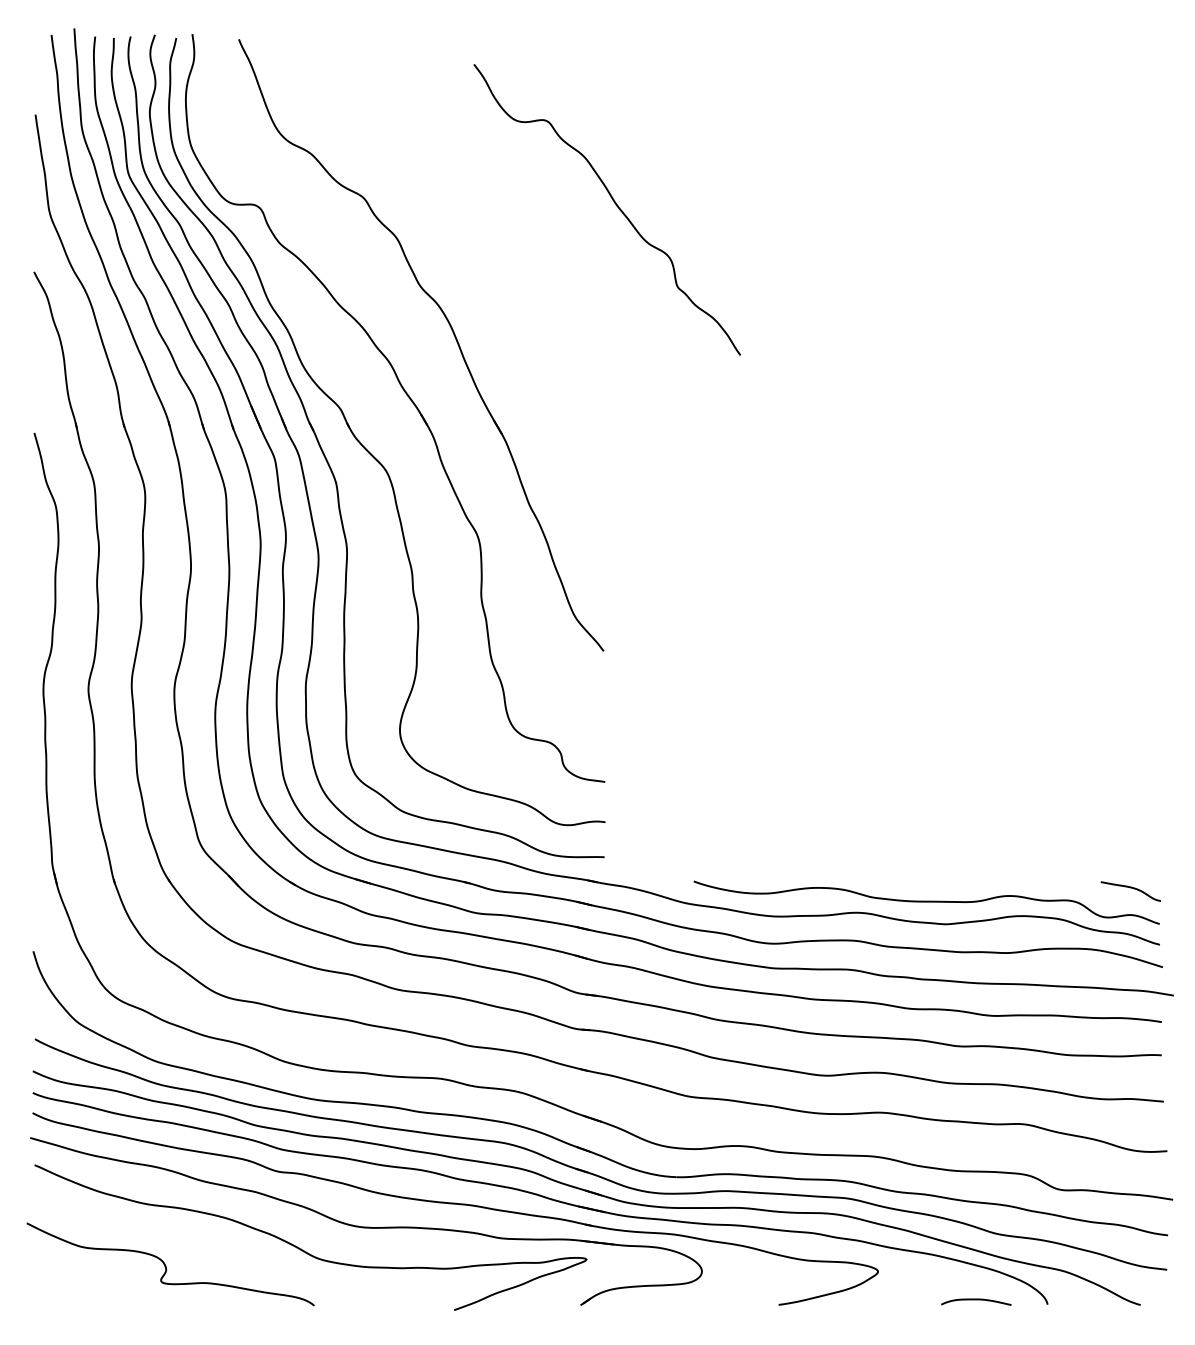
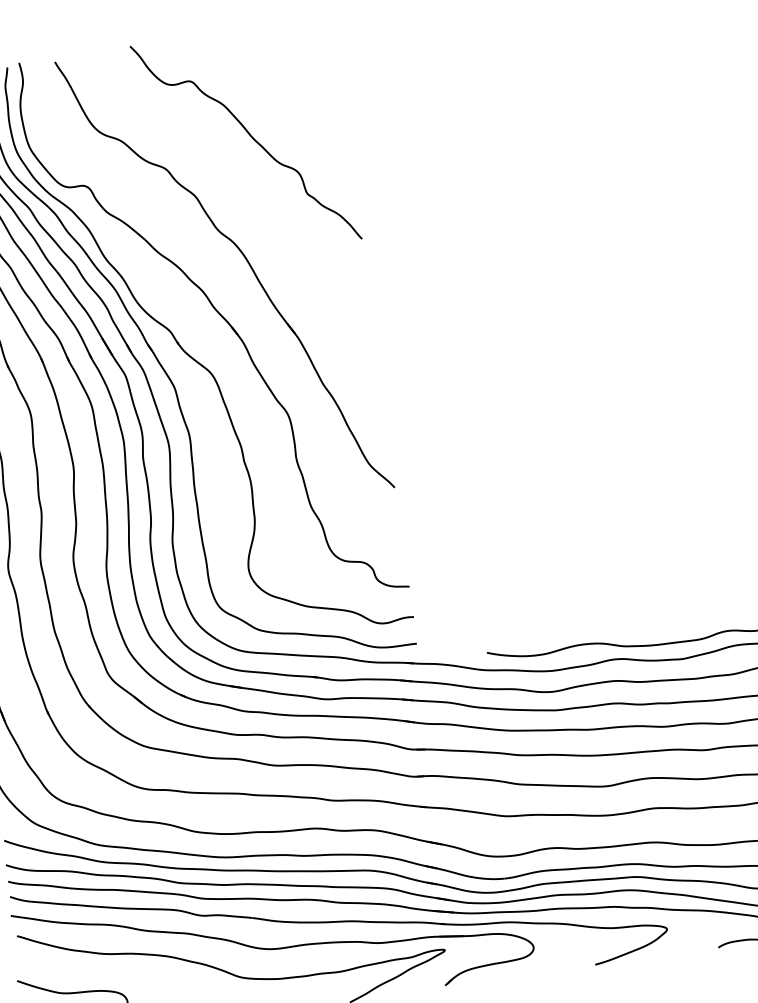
curve: (613, 202) -> (250, 136), moved

